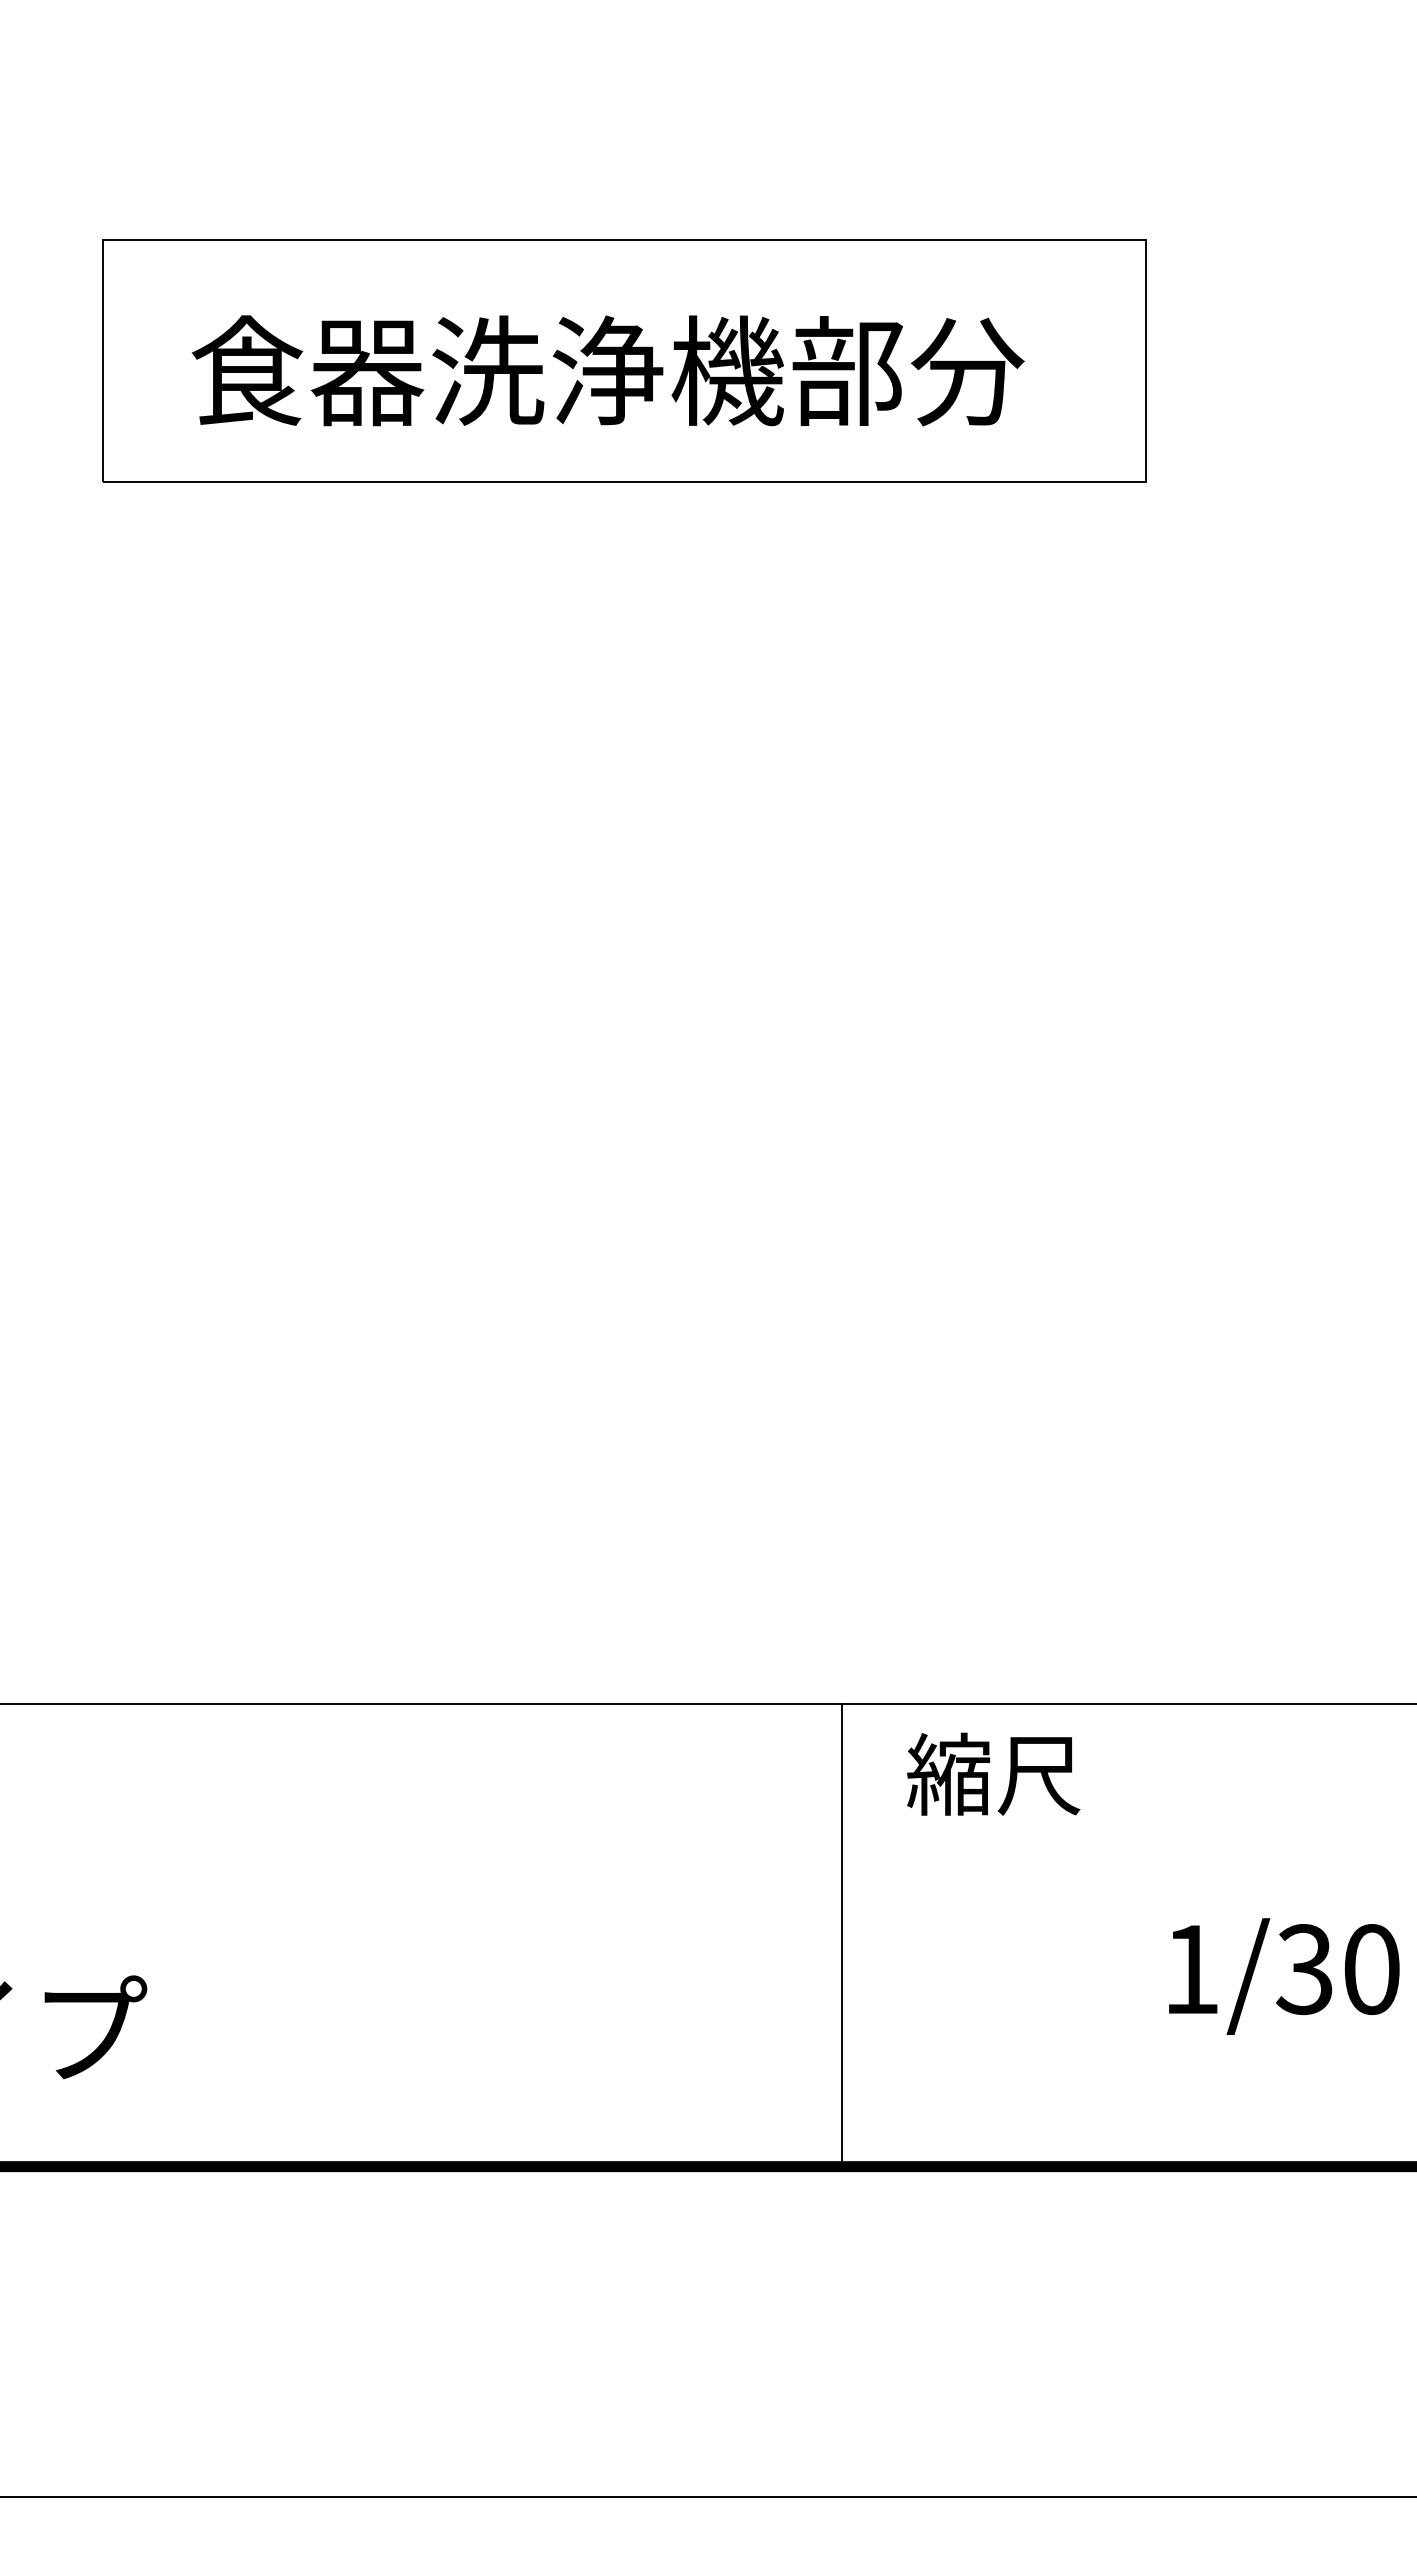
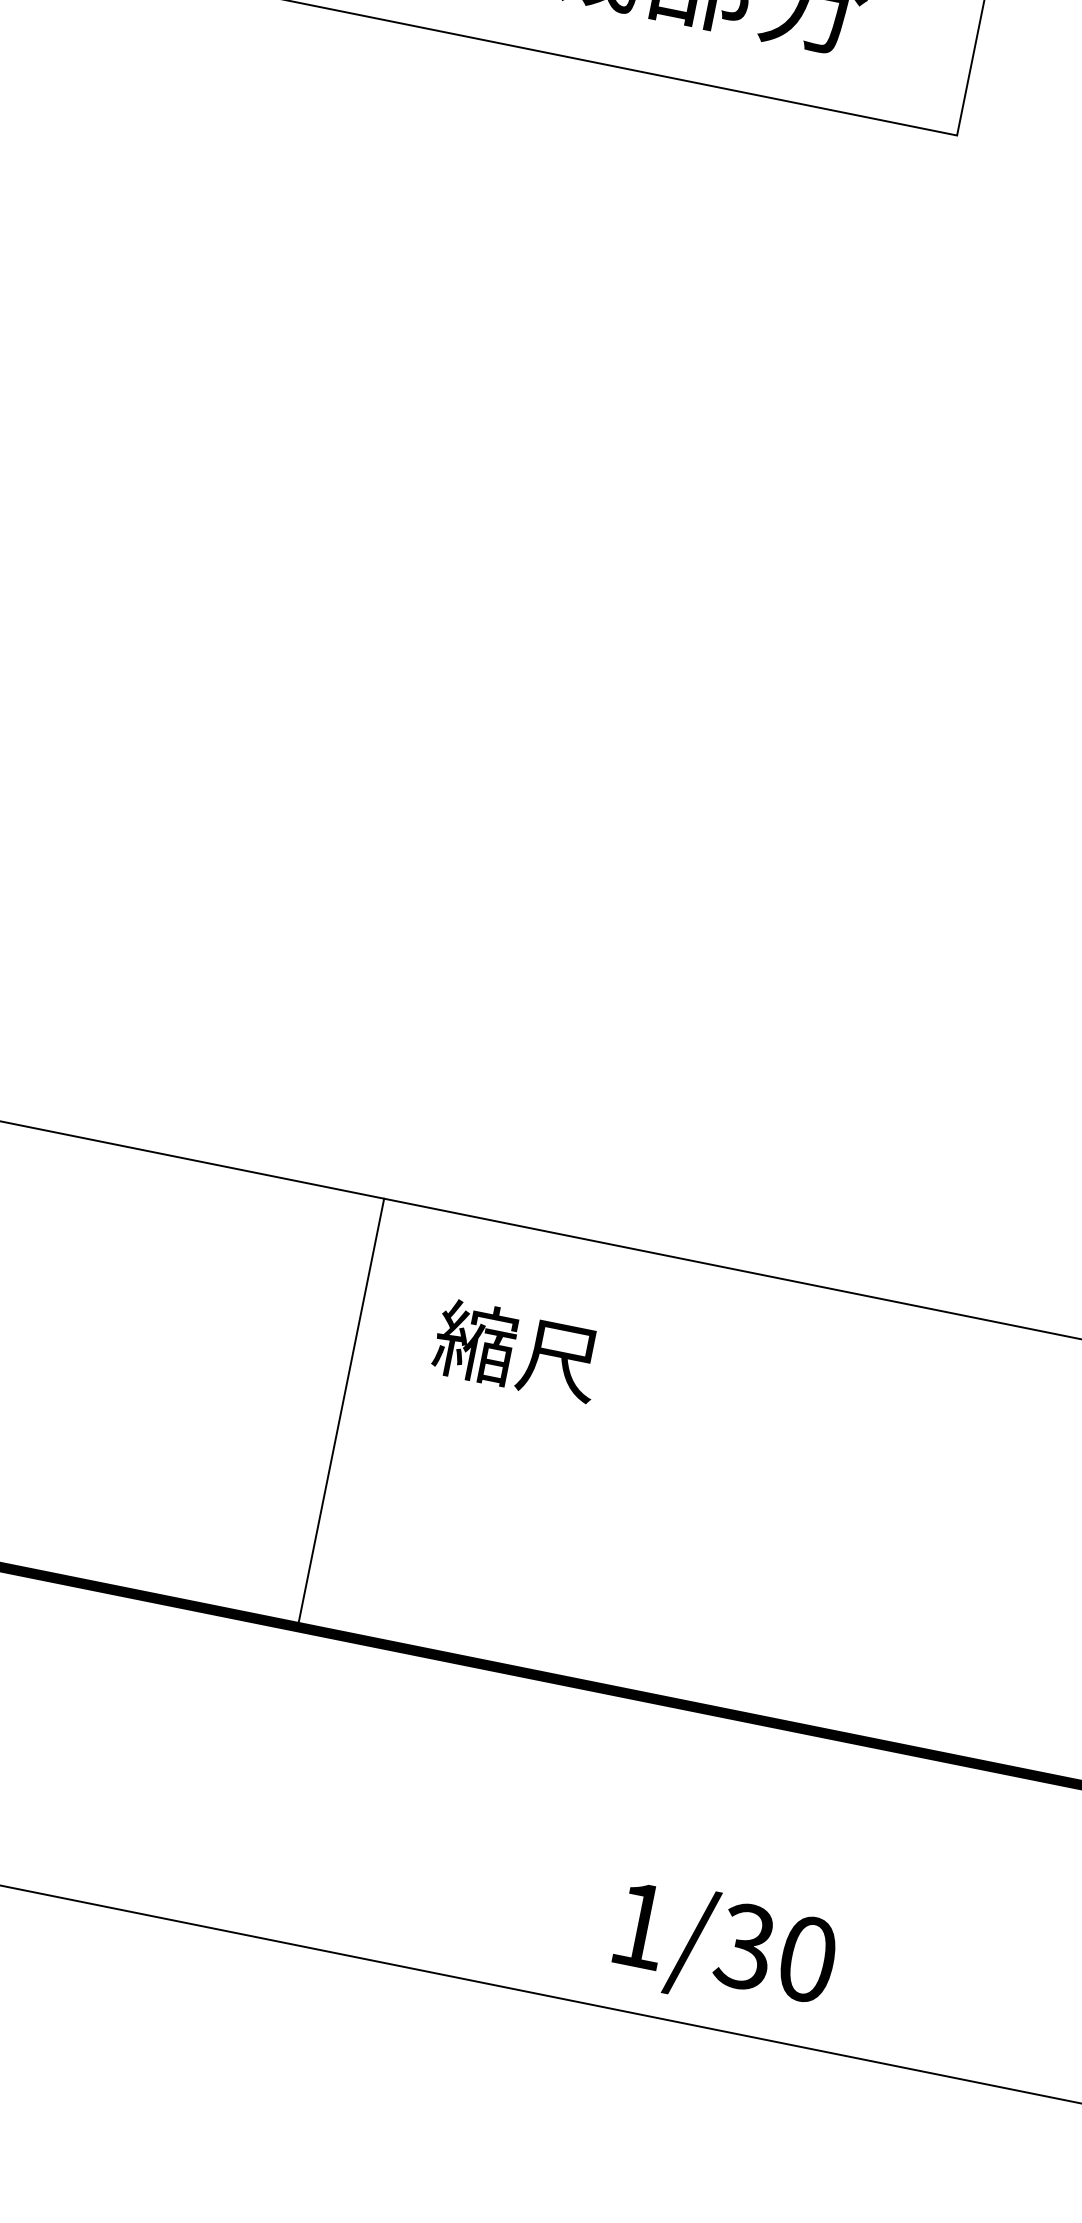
text: (993, 1773) -> (517, 1350), moved
line: (841, 1935) -> (340, 1412), moved
text: (1284, 1976) -> (725, 1949), moved

